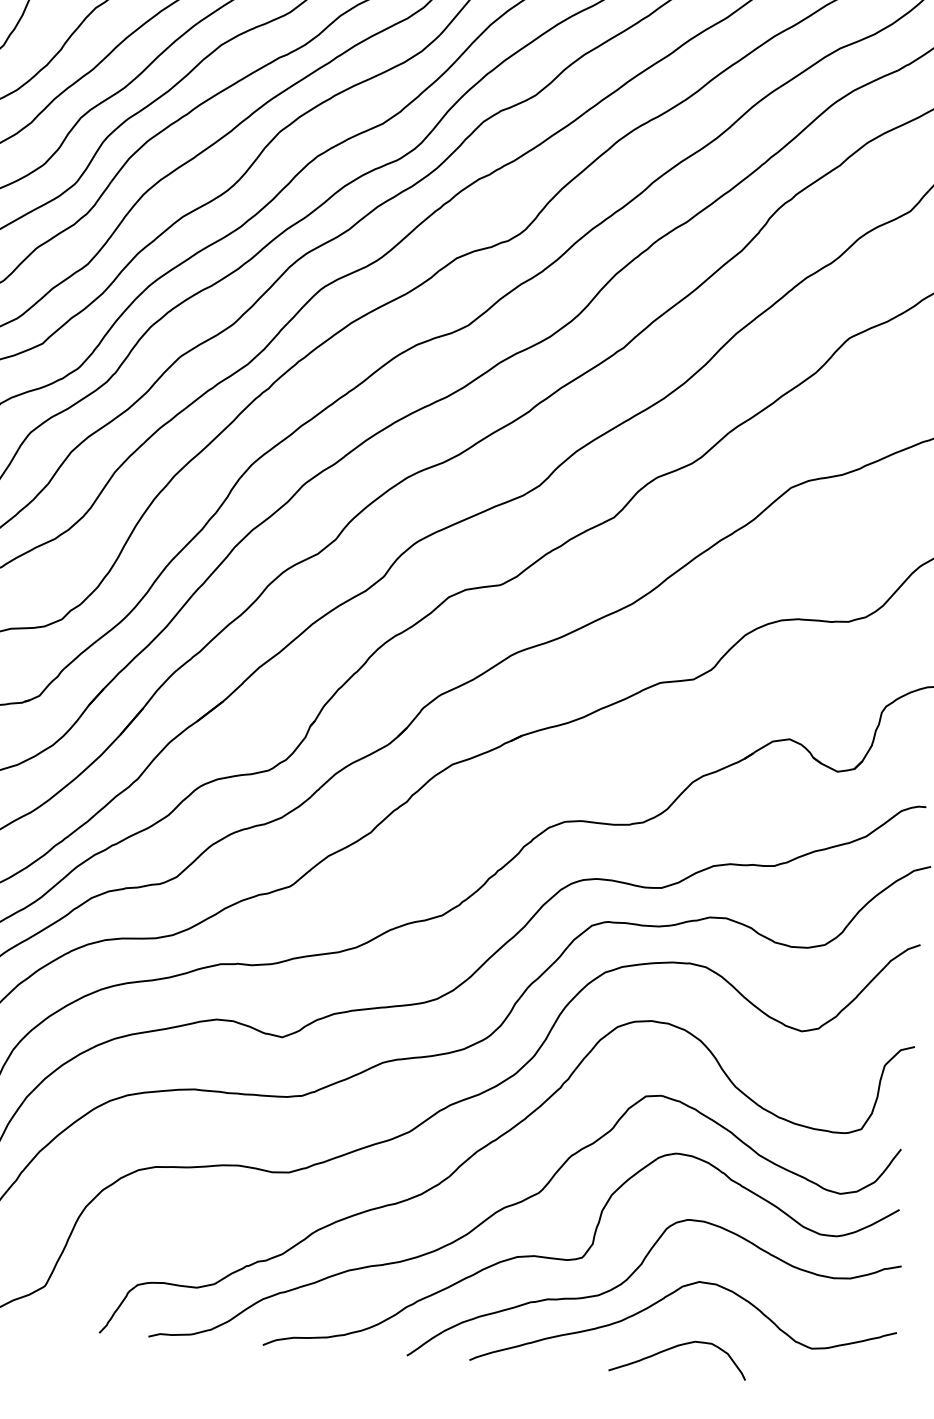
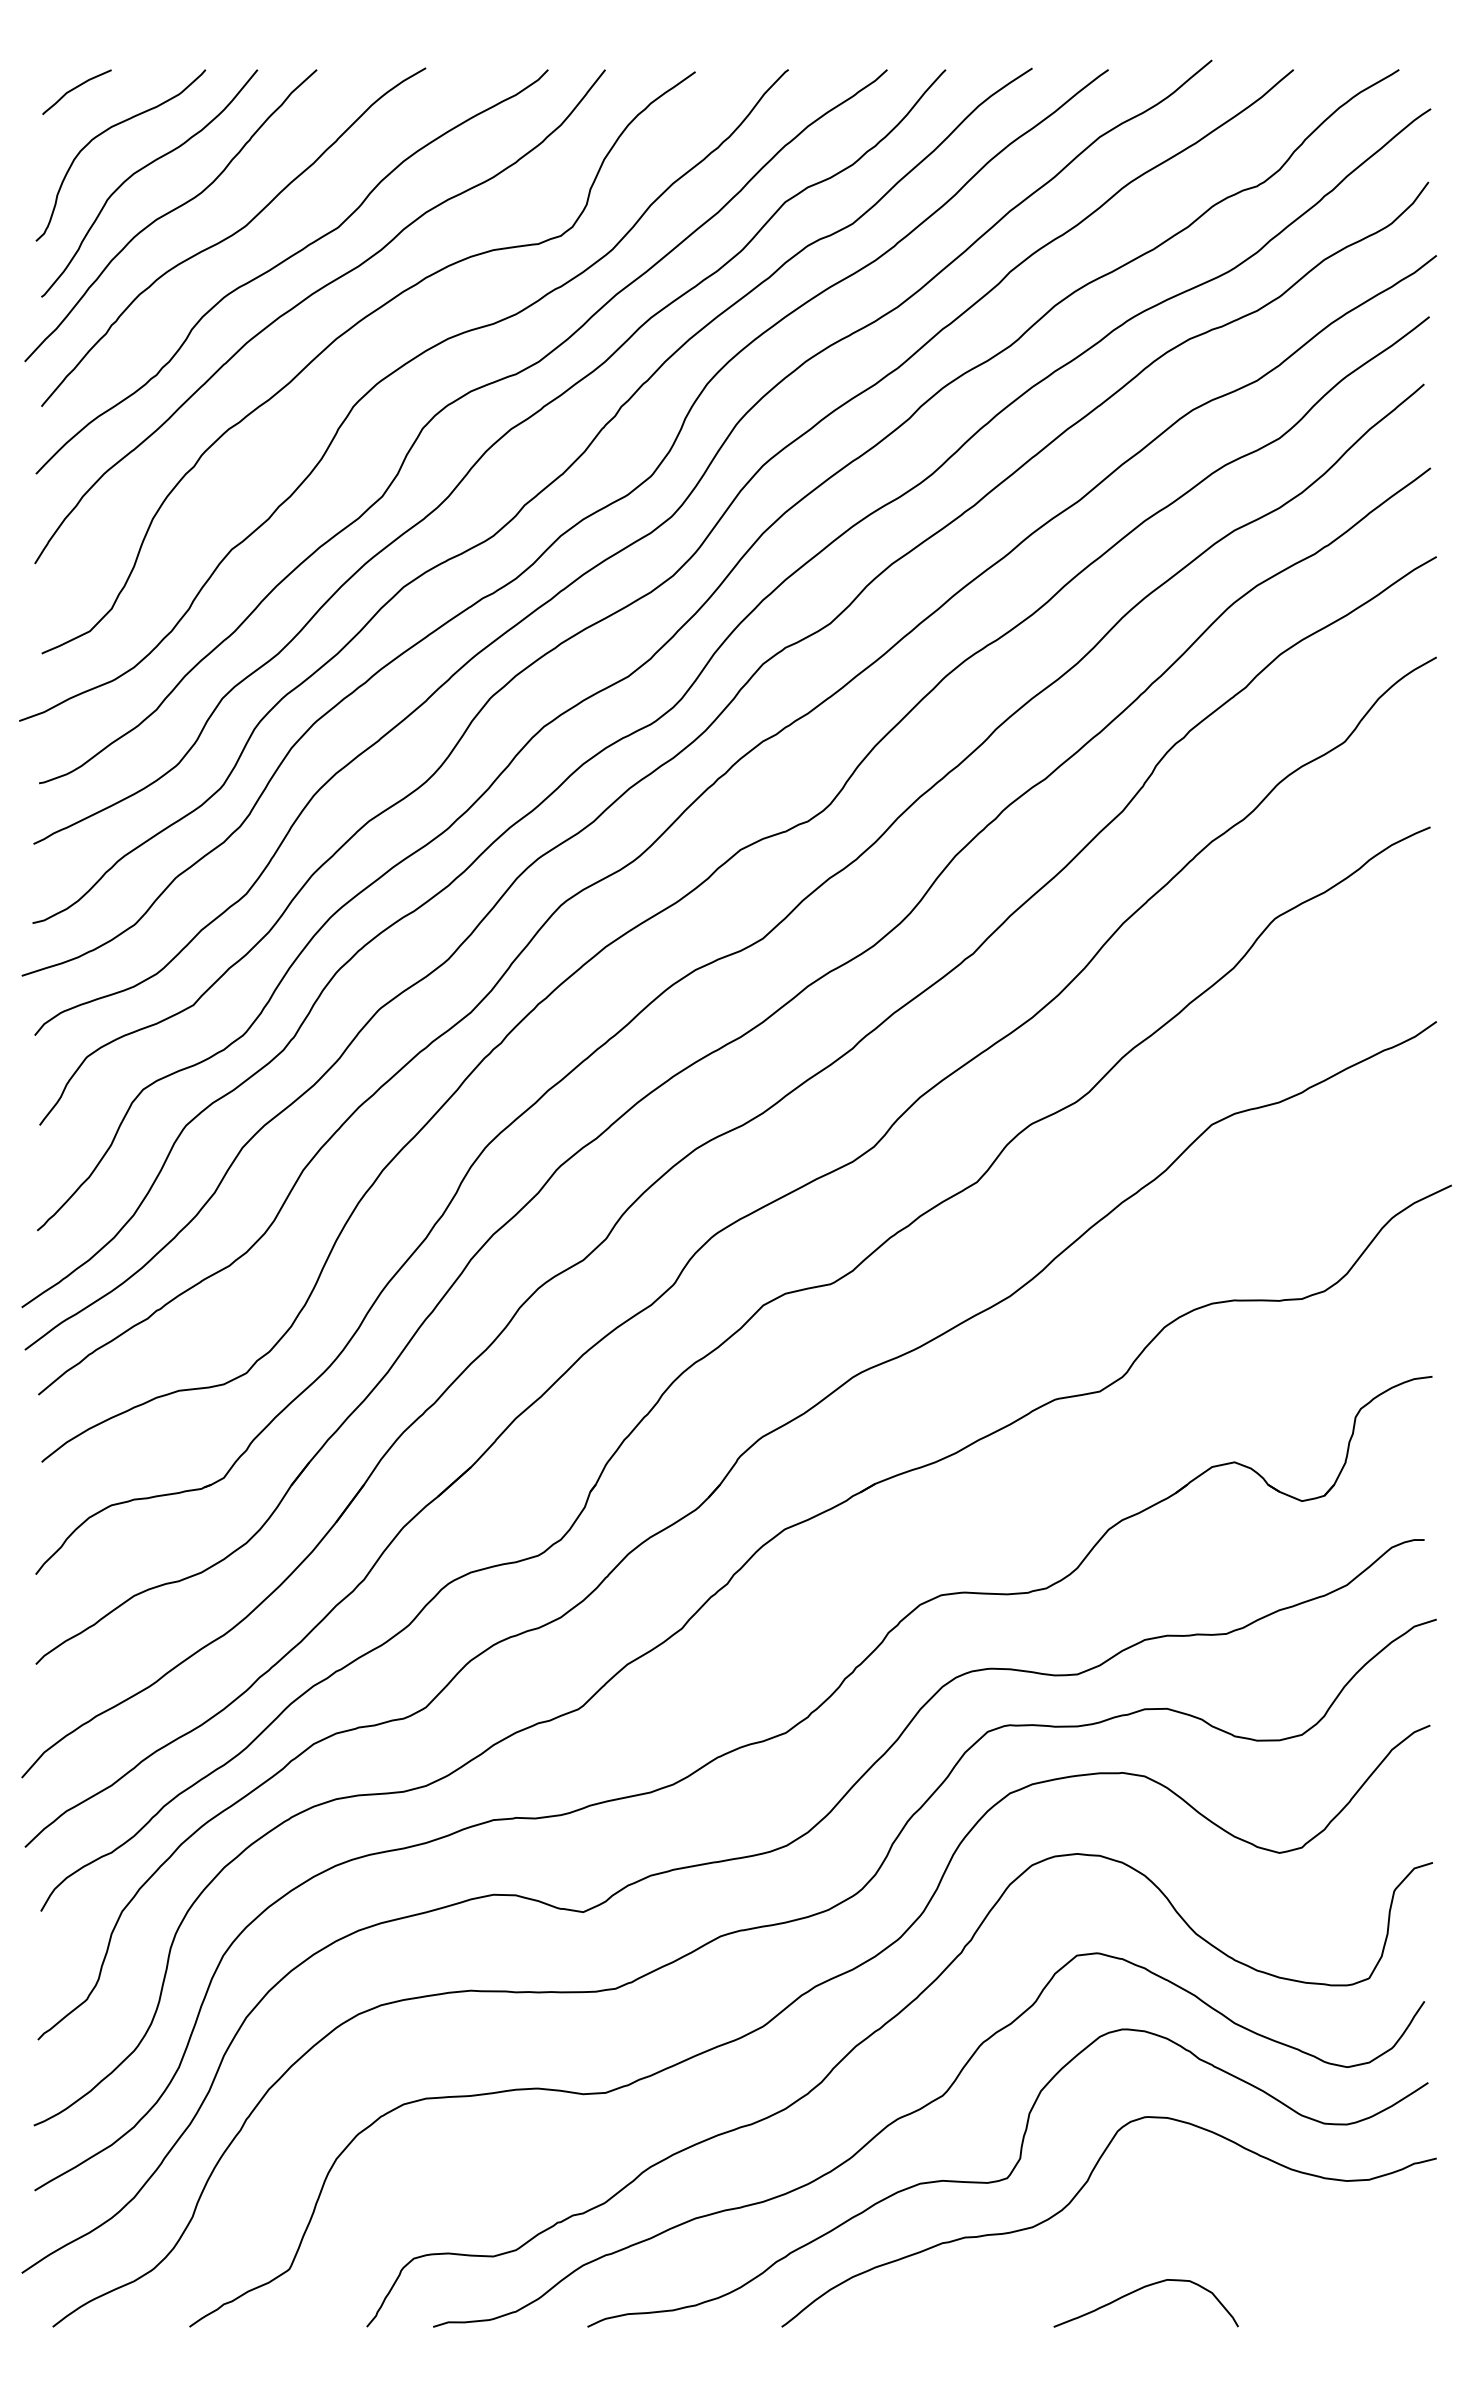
curve: (663, 1299) -> (1120, 2226), removed

